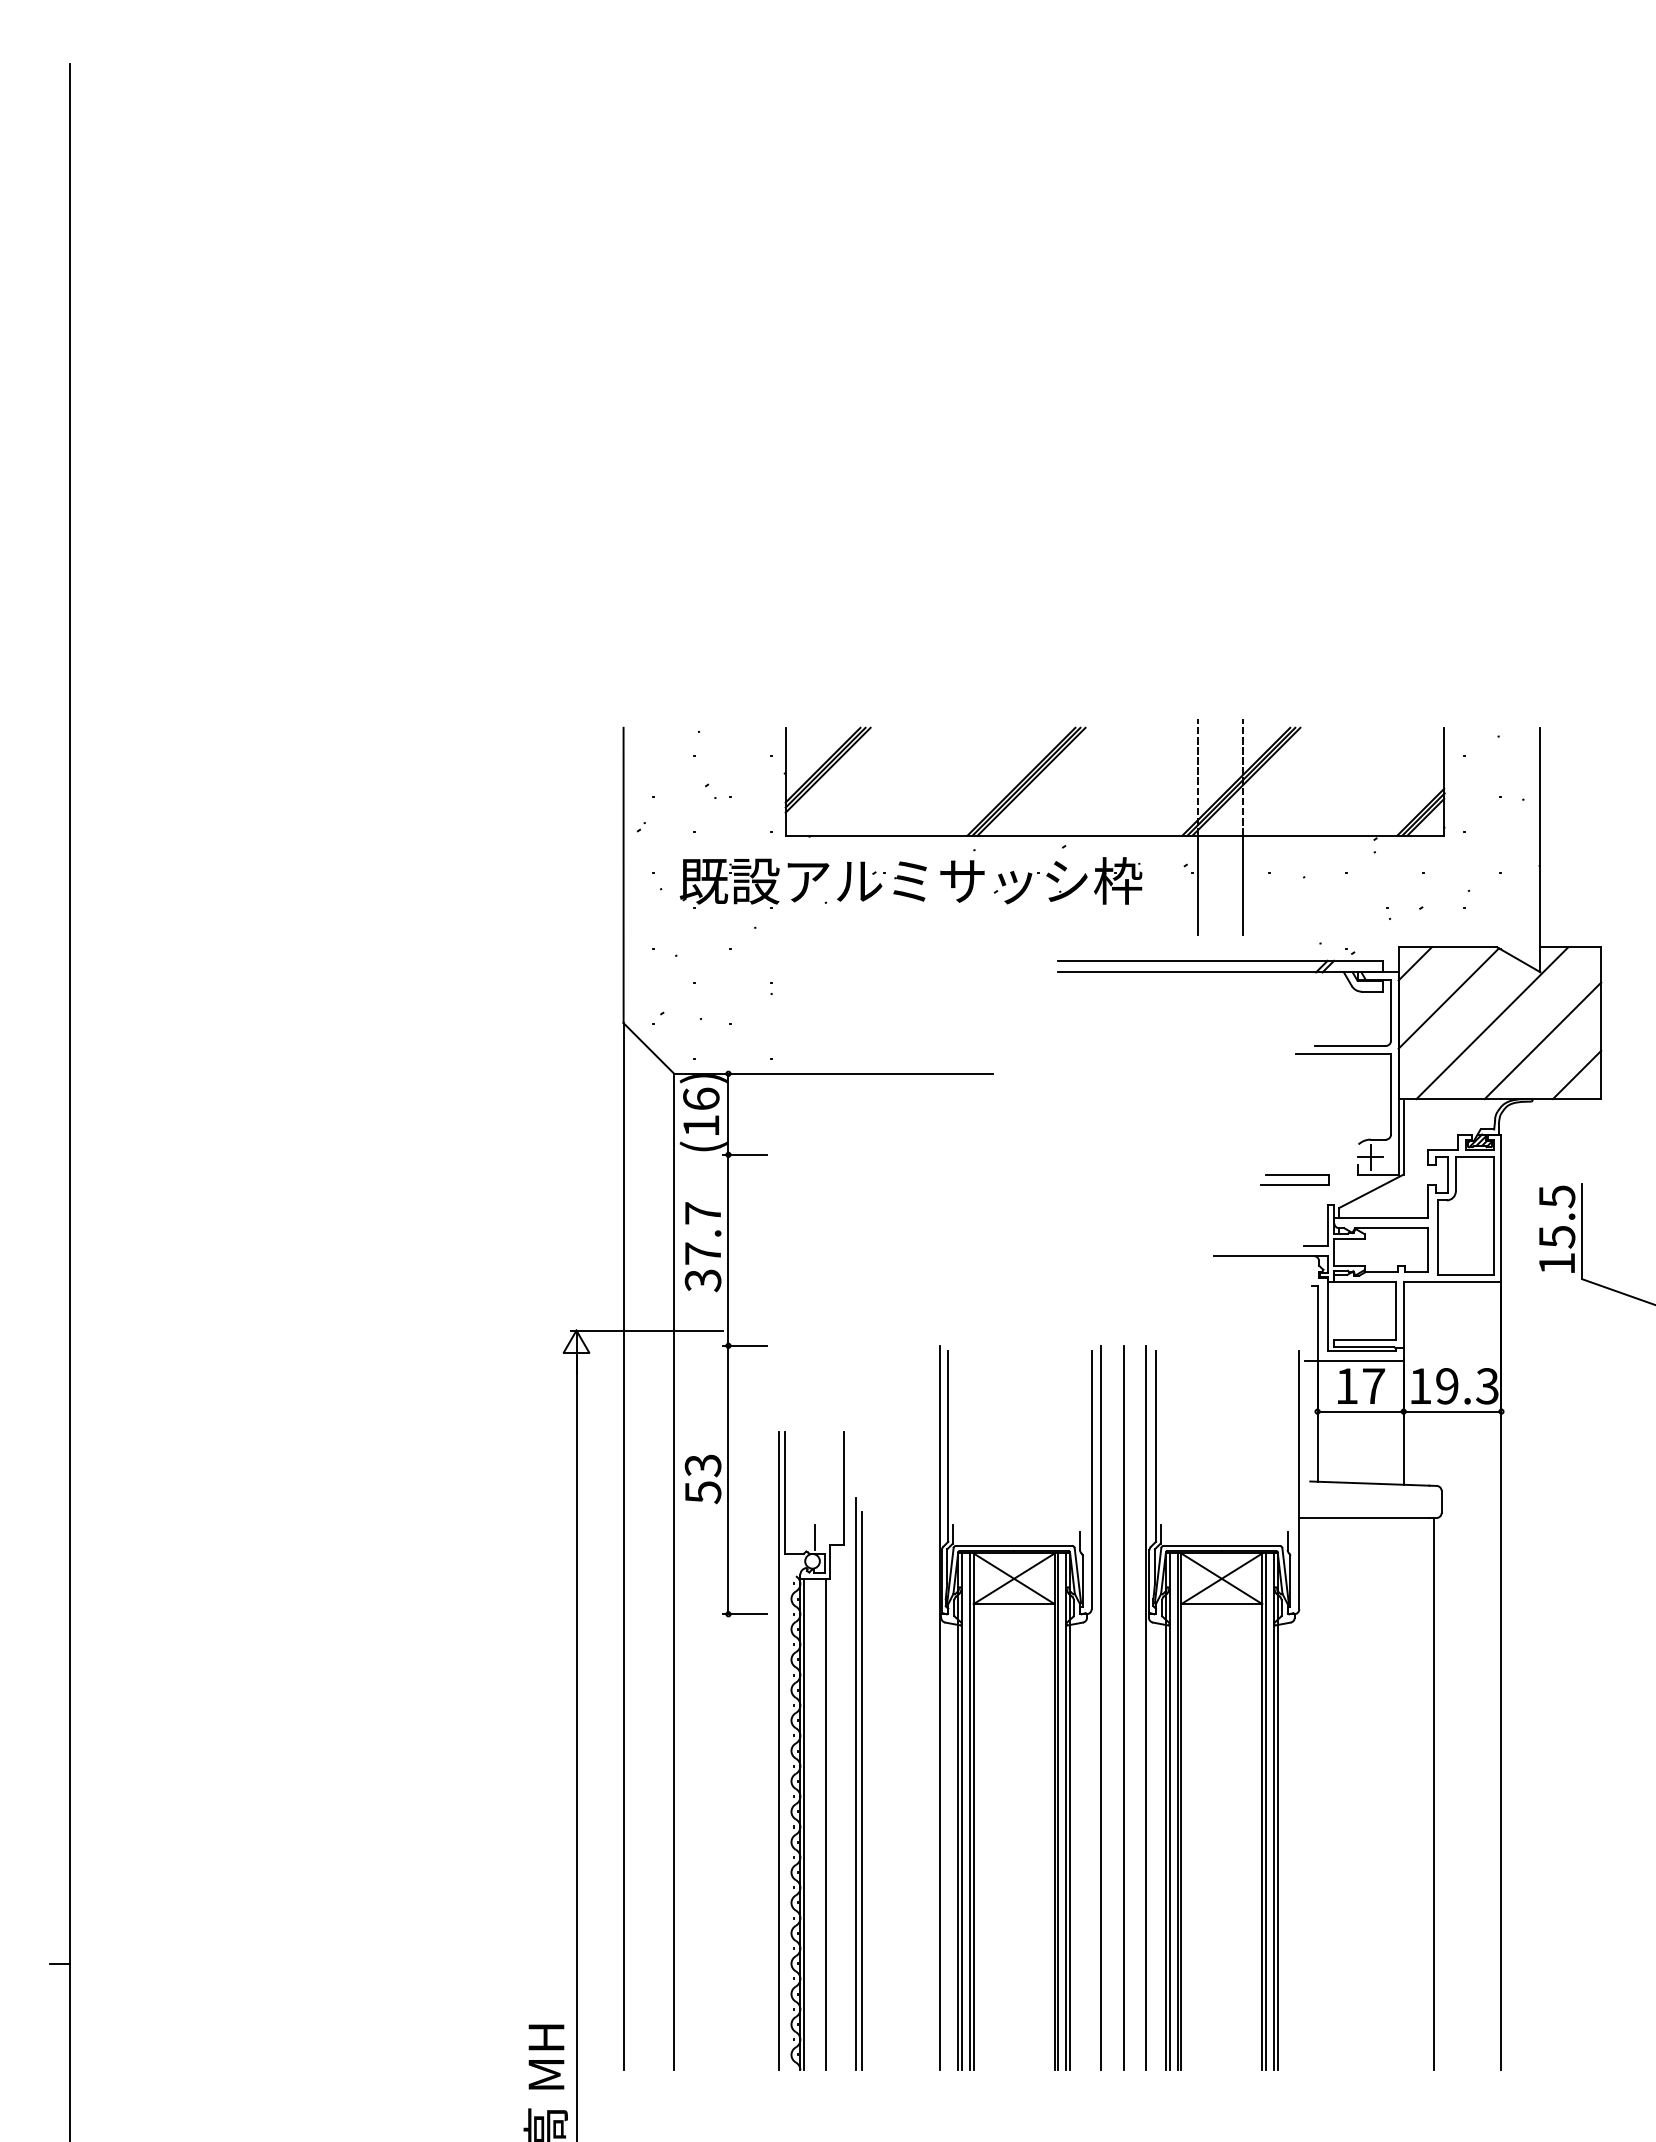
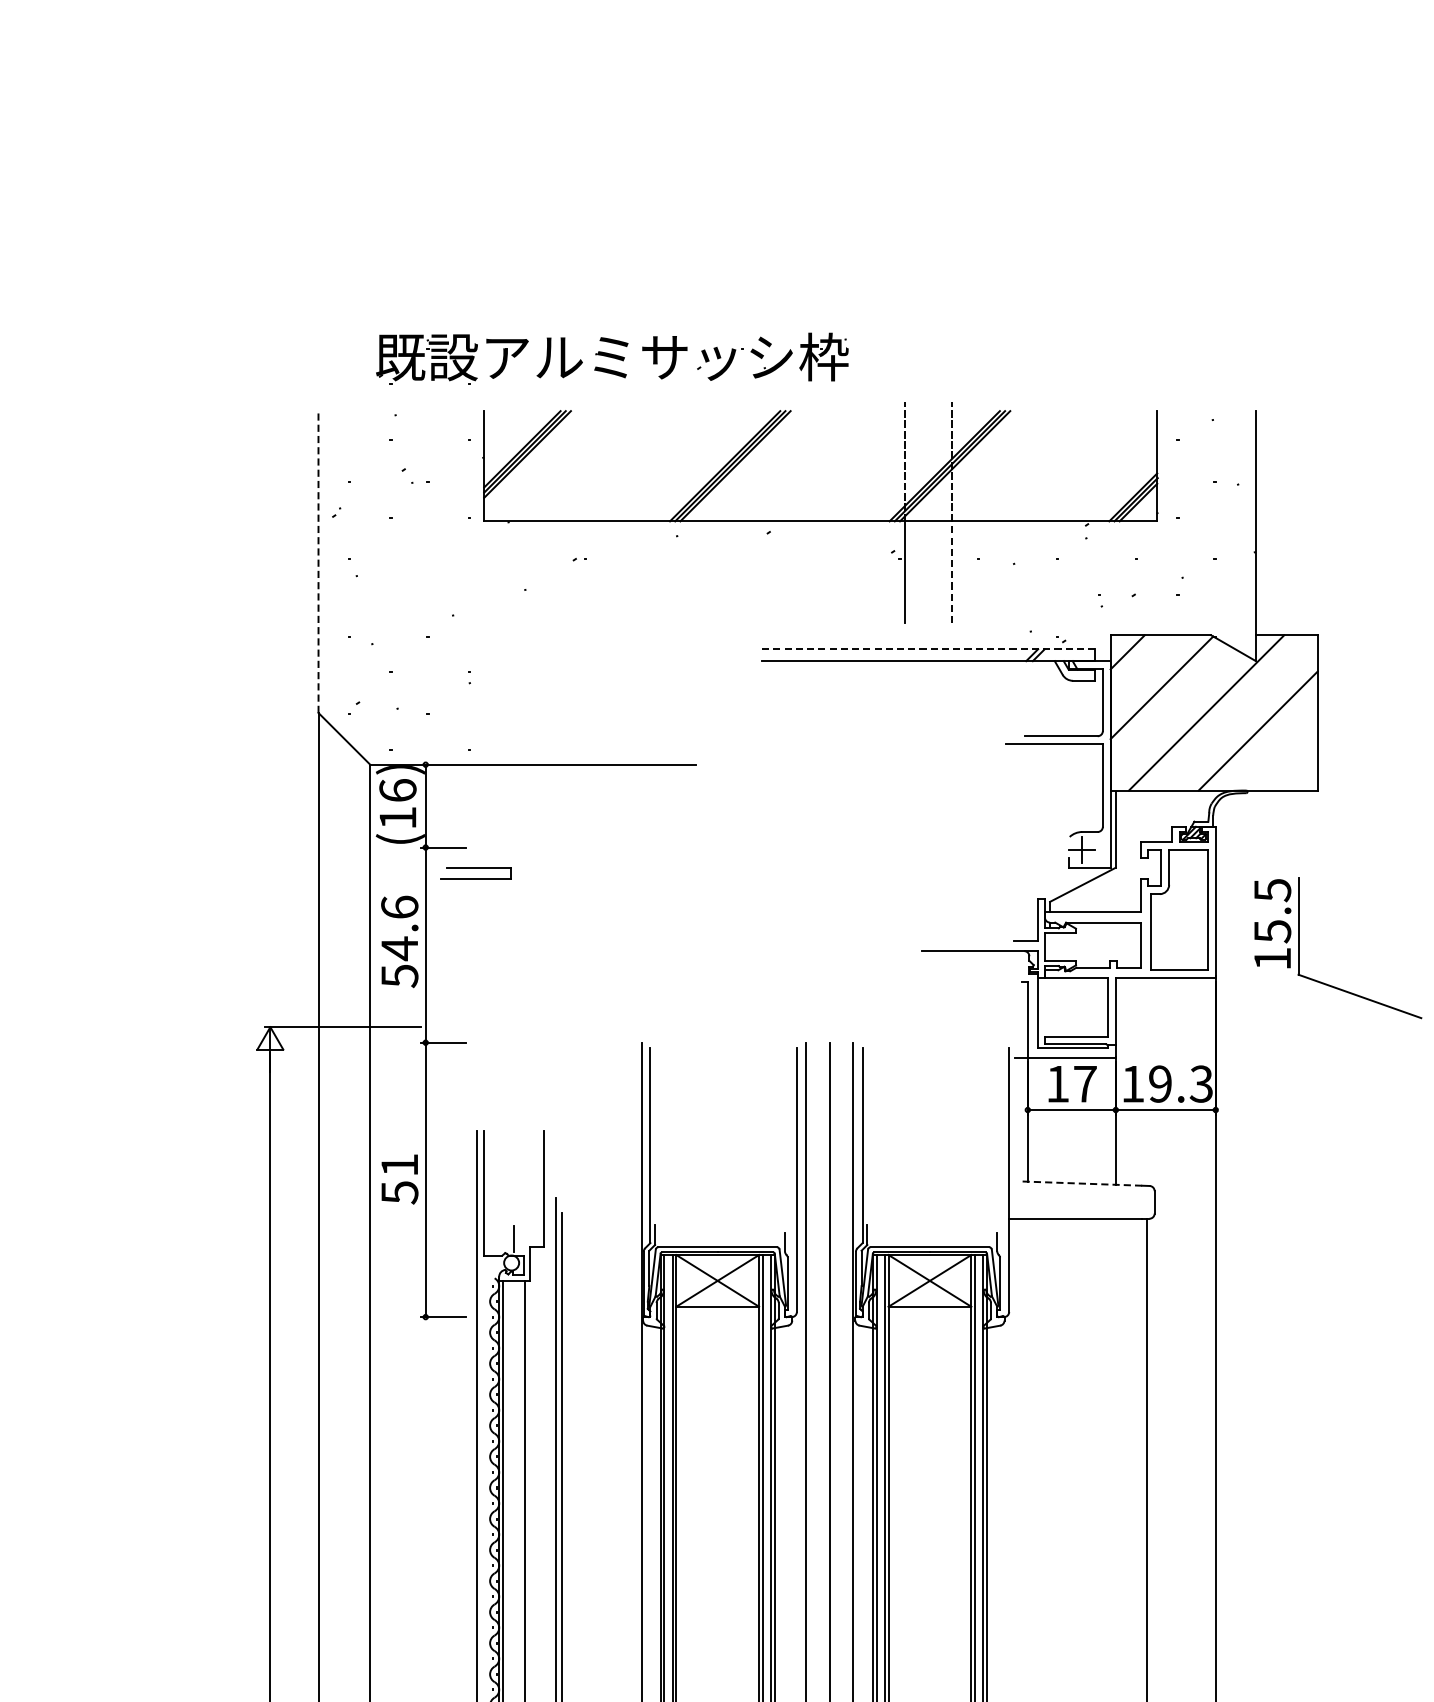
line: (623, 875) -> (318, 562), solid -> dashed
part: (910, 882) -> (611, 358), moved
line: (1243, 885) -> (952, 572), solid -> dashed
line: (1220, 960) -> (928, 648), solid -> dashed
line: (1576, 1074) -> (1292, 765), removed
part: (1294, 1179) -> (475, 872), moved
text: (702, 1246) -> (399, 941), 37.7 -> 54.6
text: (702, 1465) -> (399, 1165), 53 -> 51
line: (1369, 1483) -> (1080, 1183), solid -> dashed

